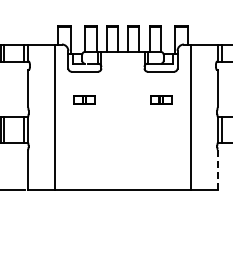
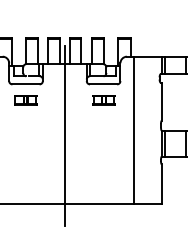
part: (84, 99) -> (25, 99), moved
part: (161, 99) -> (104, 99), moved
line: (122, 121) -> (64, 135), added
line: (218, 169) -> (162, 184), dashed -> solid

